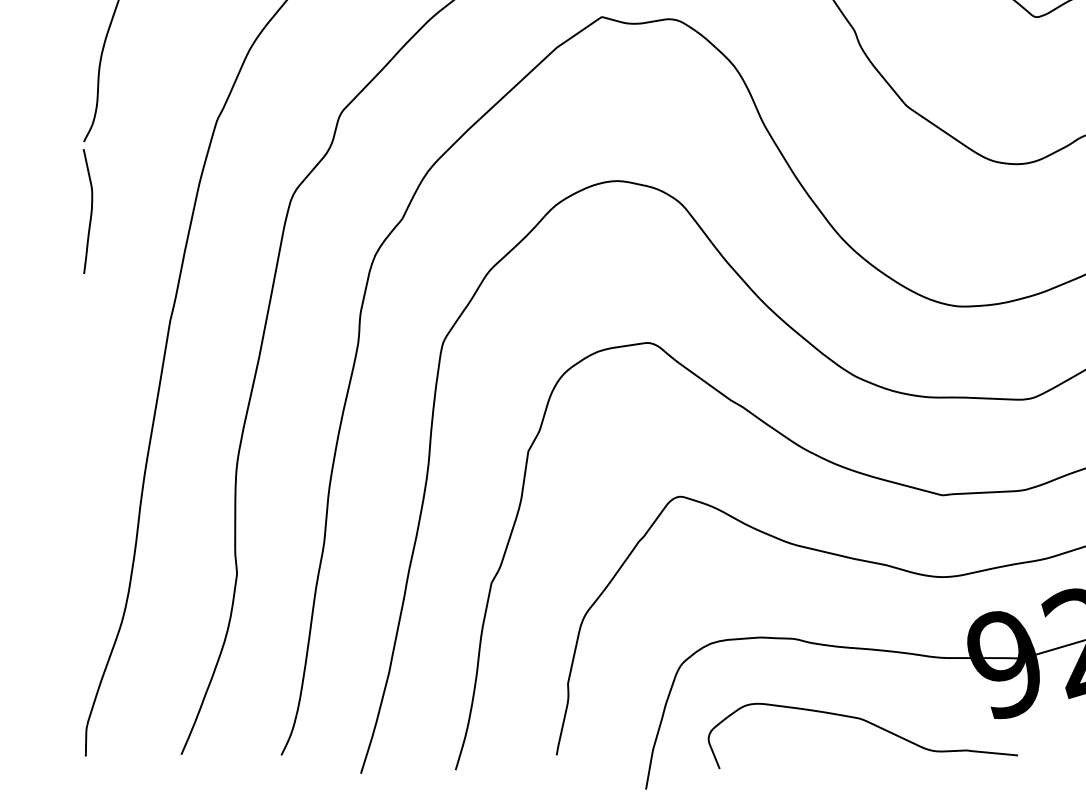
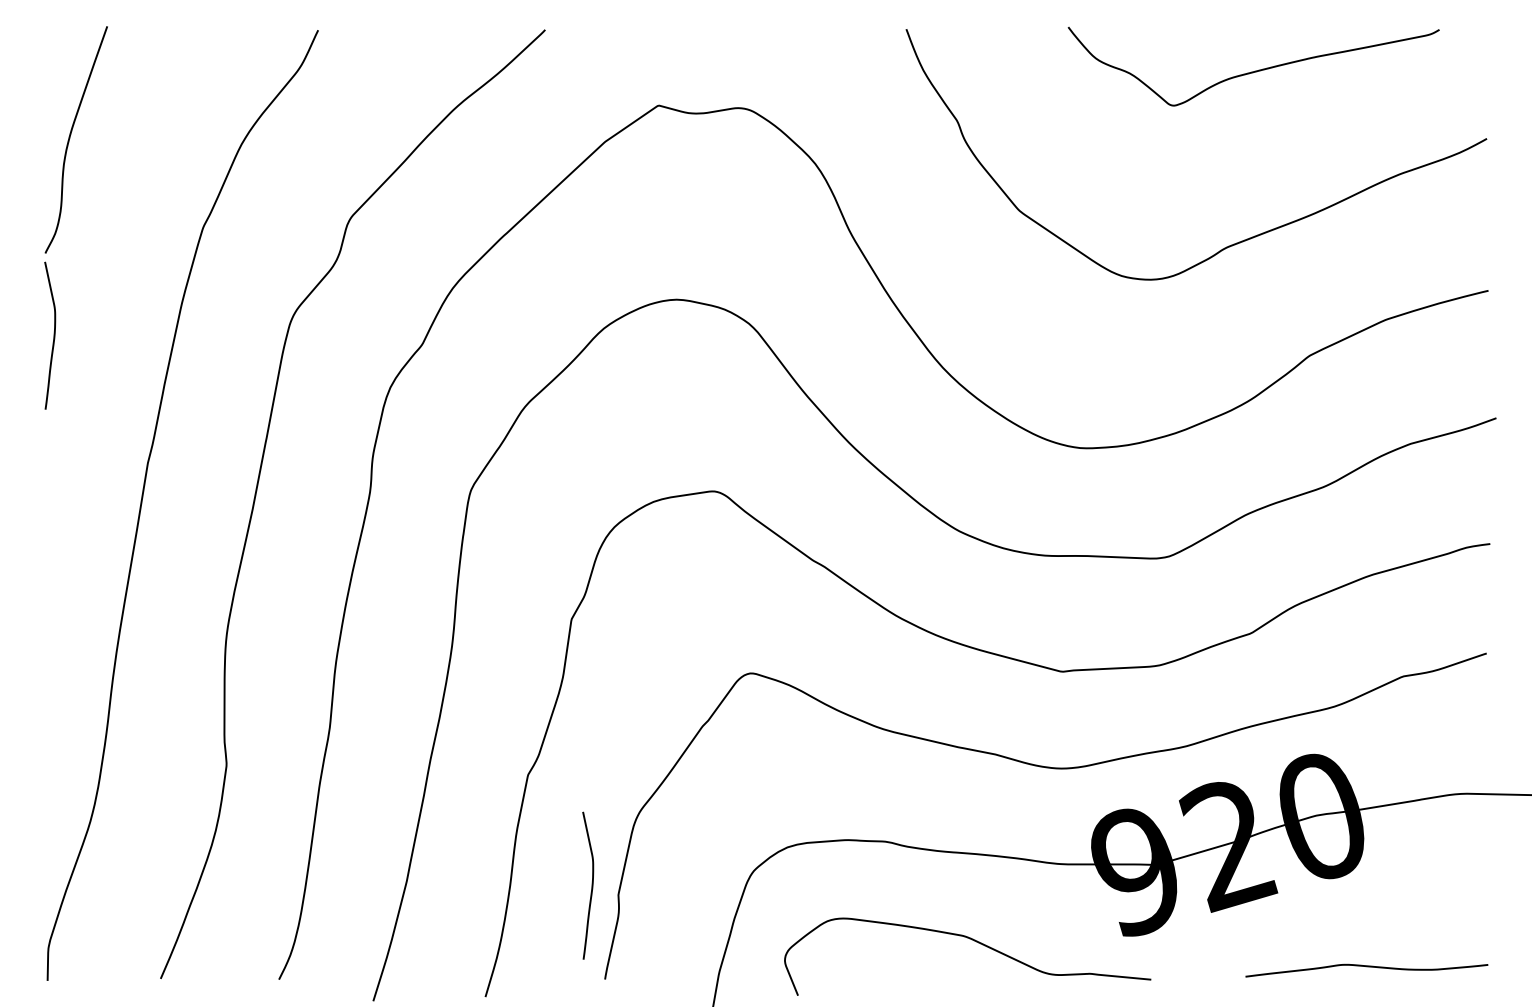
curve: (545, 675) -> (591, 885), added

